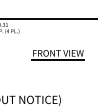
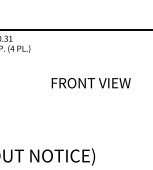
line: (57, 59) -> (89, 92), removed

